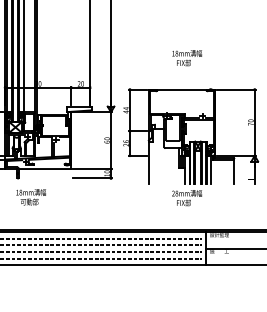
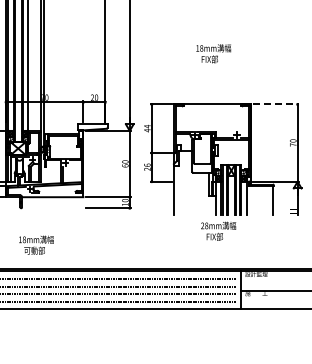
text: (187, 57) -> (213, 53), moved
line: (236, 89) -> (276, 104), solid -> dashed
text: (31, 196) -> (36, 244), moved

